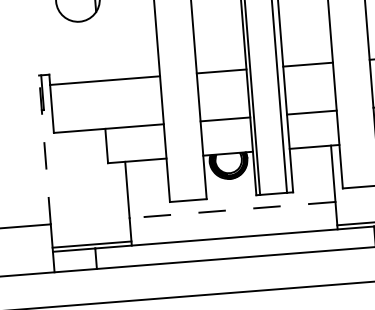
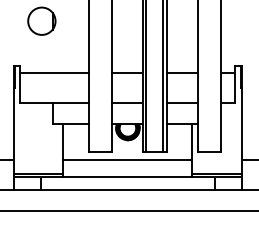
line: (44, 150) -> (13, 113), dashed -> solid
line: (231, 209) -> (127, 159), dashed -> solid

